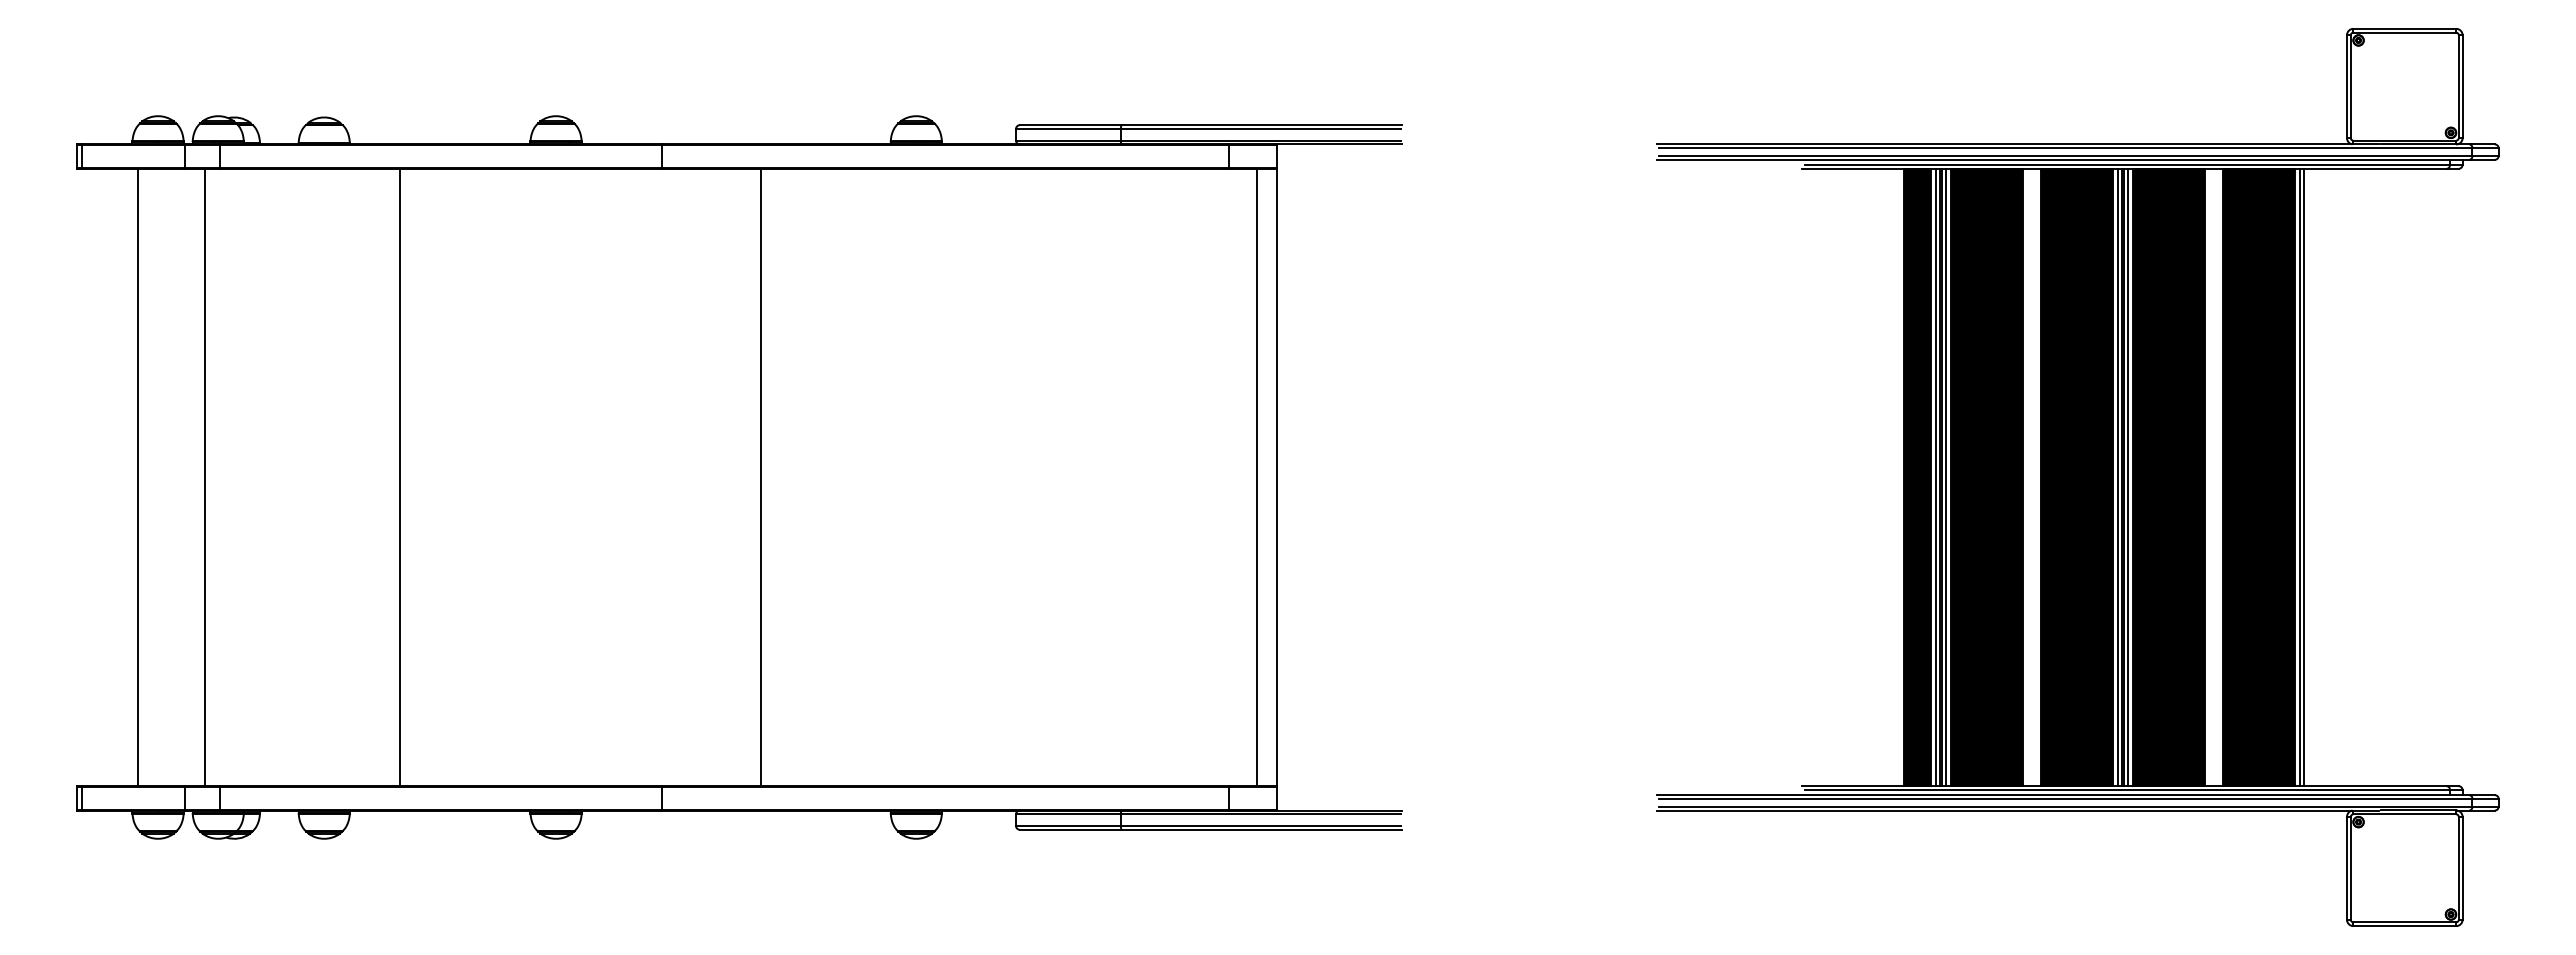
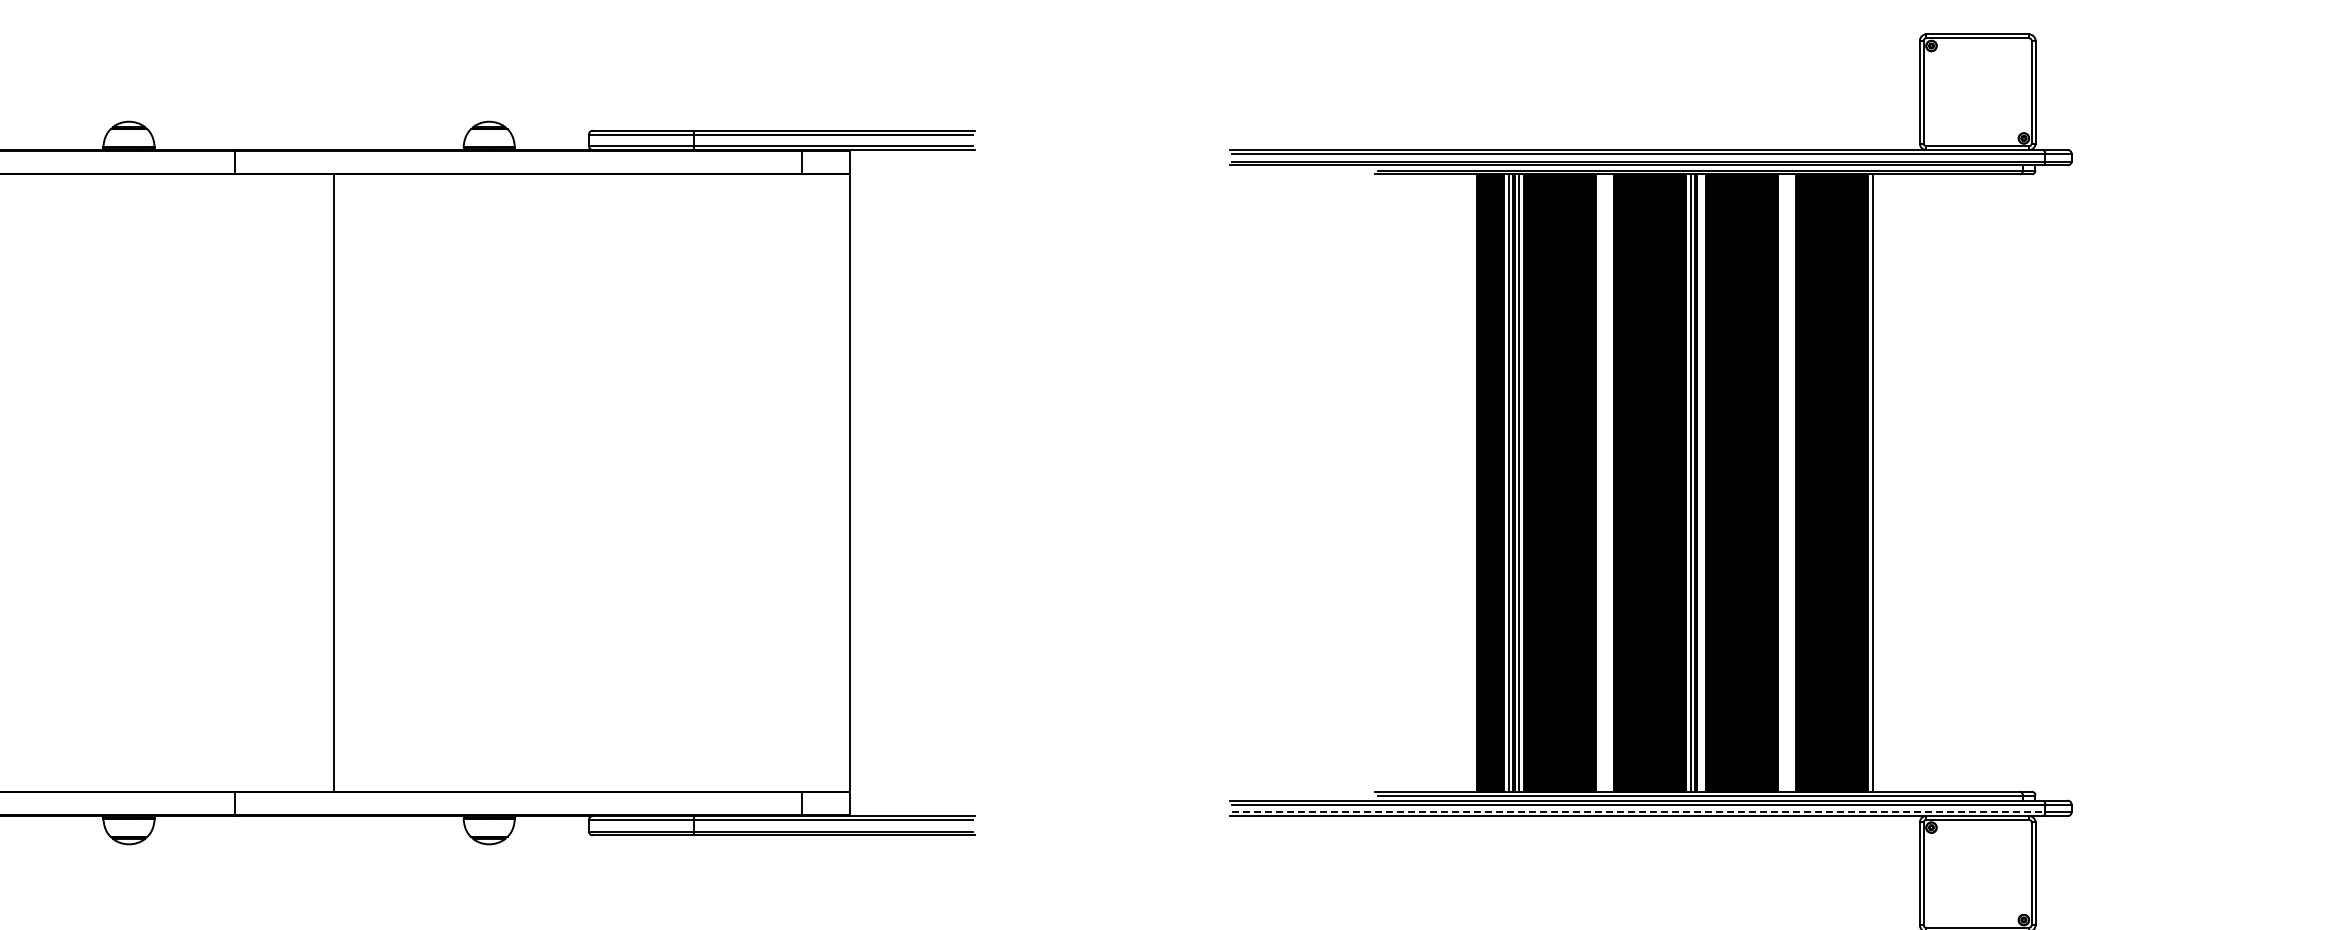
line: (1256, 477) -> (829, 483), removed
line: (2128, 477) -> (1701, 483), removed
line: (2303, 477) -> (1876, 483), removed
line: (2065, 806) -> (1638, 812), solid -> dashed

